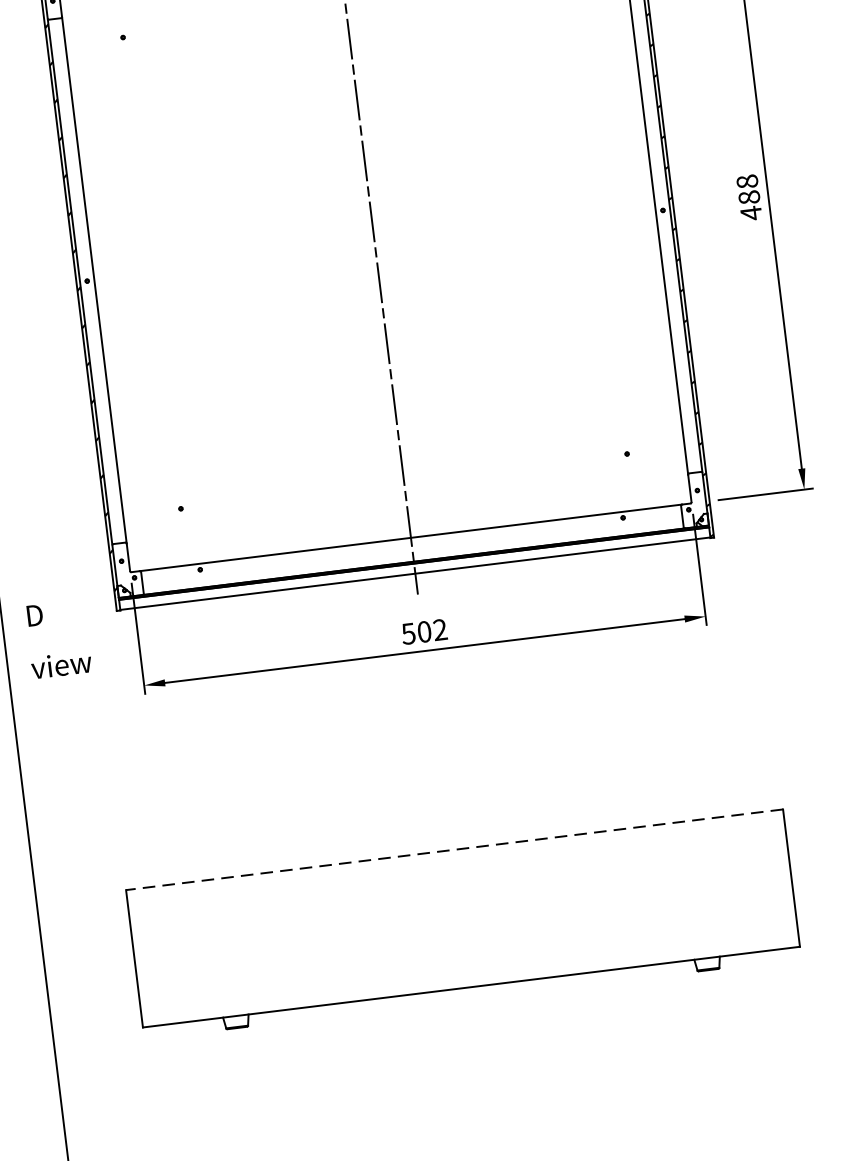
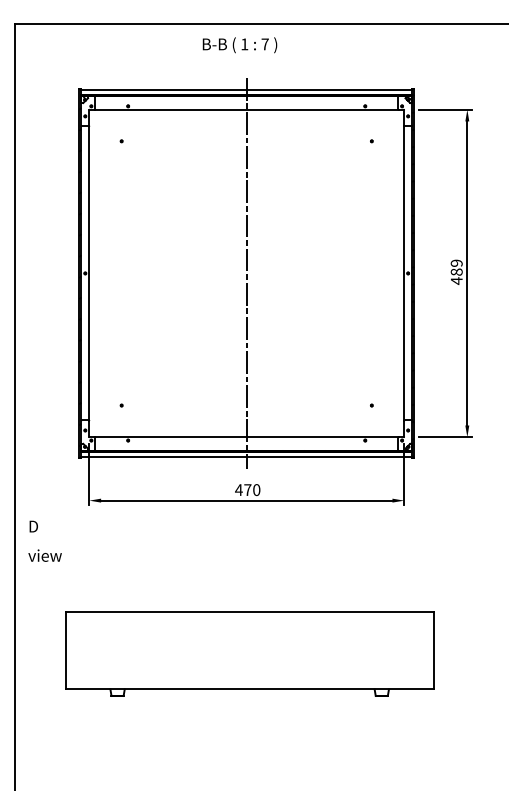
text: (746, 180) -> (456, 262), 488 -> 489
text: (423, 632) -> (247, 490), 502 -> 470
text: (57, 637) -> (44, 540), moved
line: (454, 849) -> (249, 612), dashed -> solid

